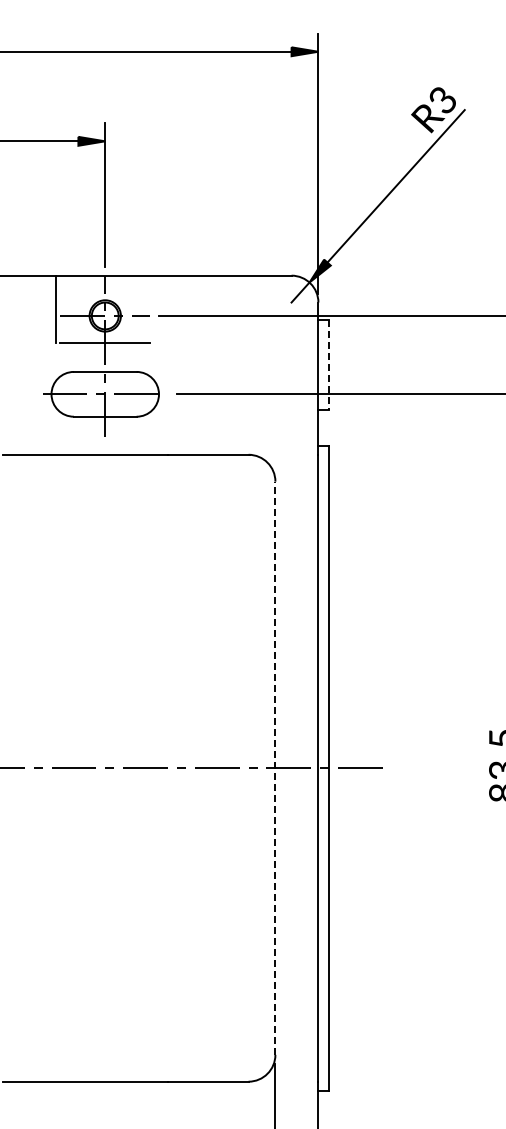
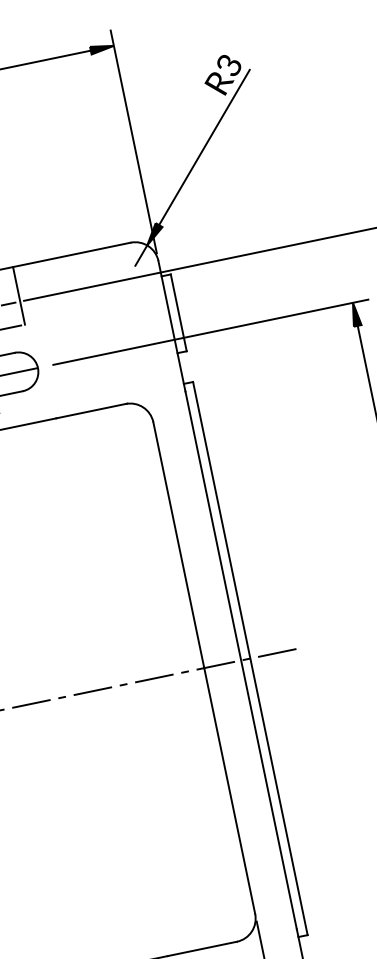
line: (154, 308) -> (18, 295), added
line: (329, 365) -> (179, 313), dashed -> solid
line: (275, 768) -> (204, 668), dashed -> solid

